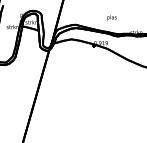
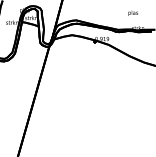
text: (112, 18) -> (133, 13), moved

